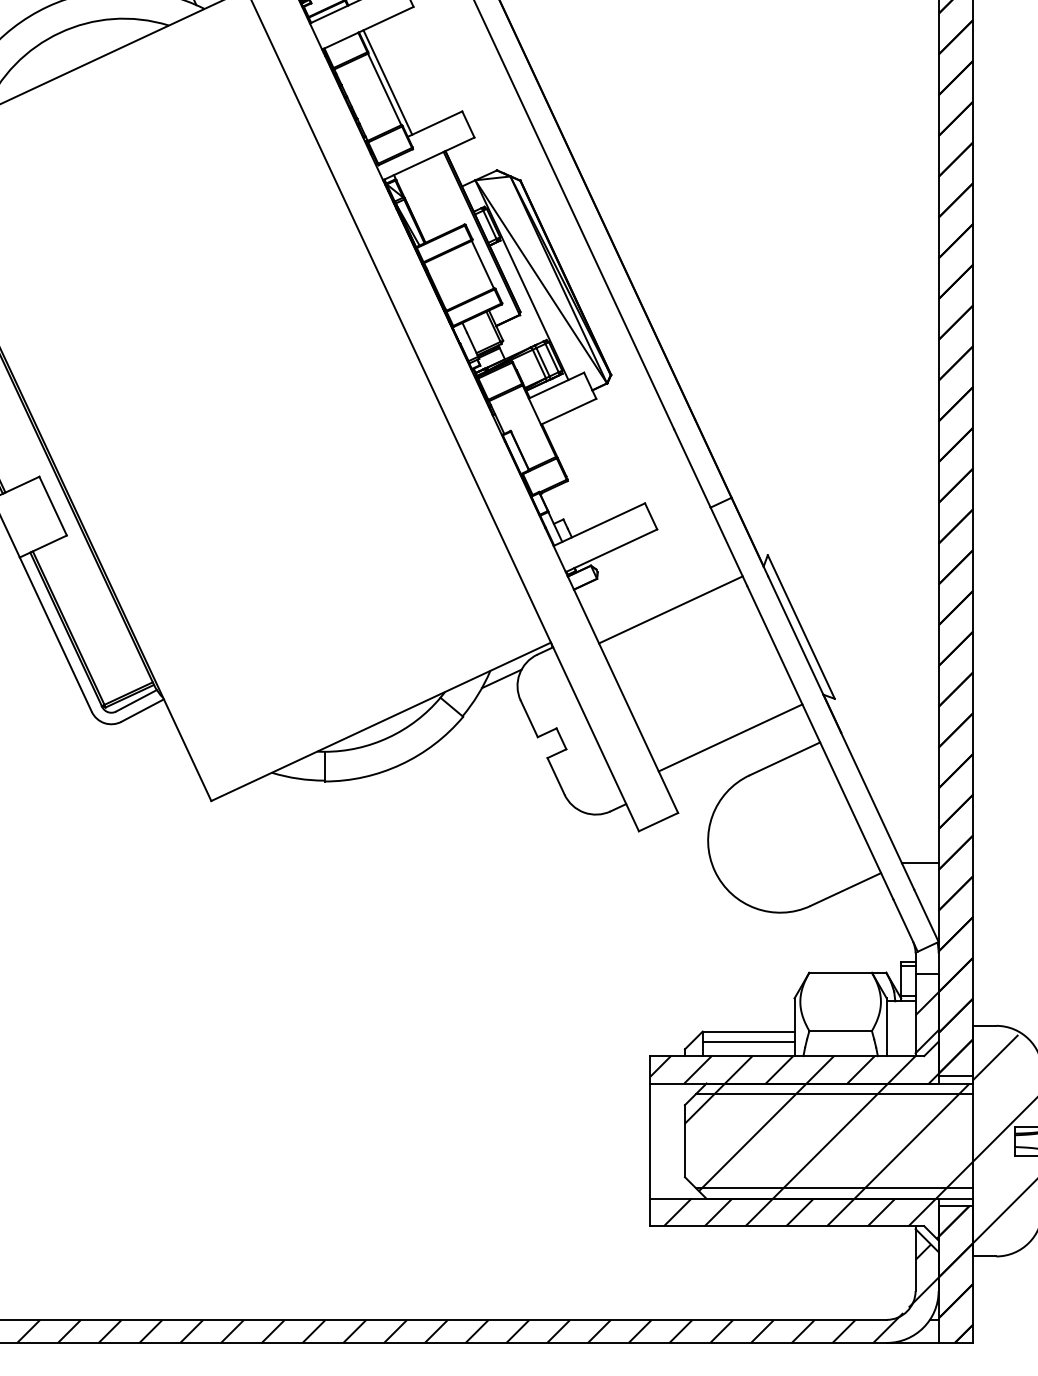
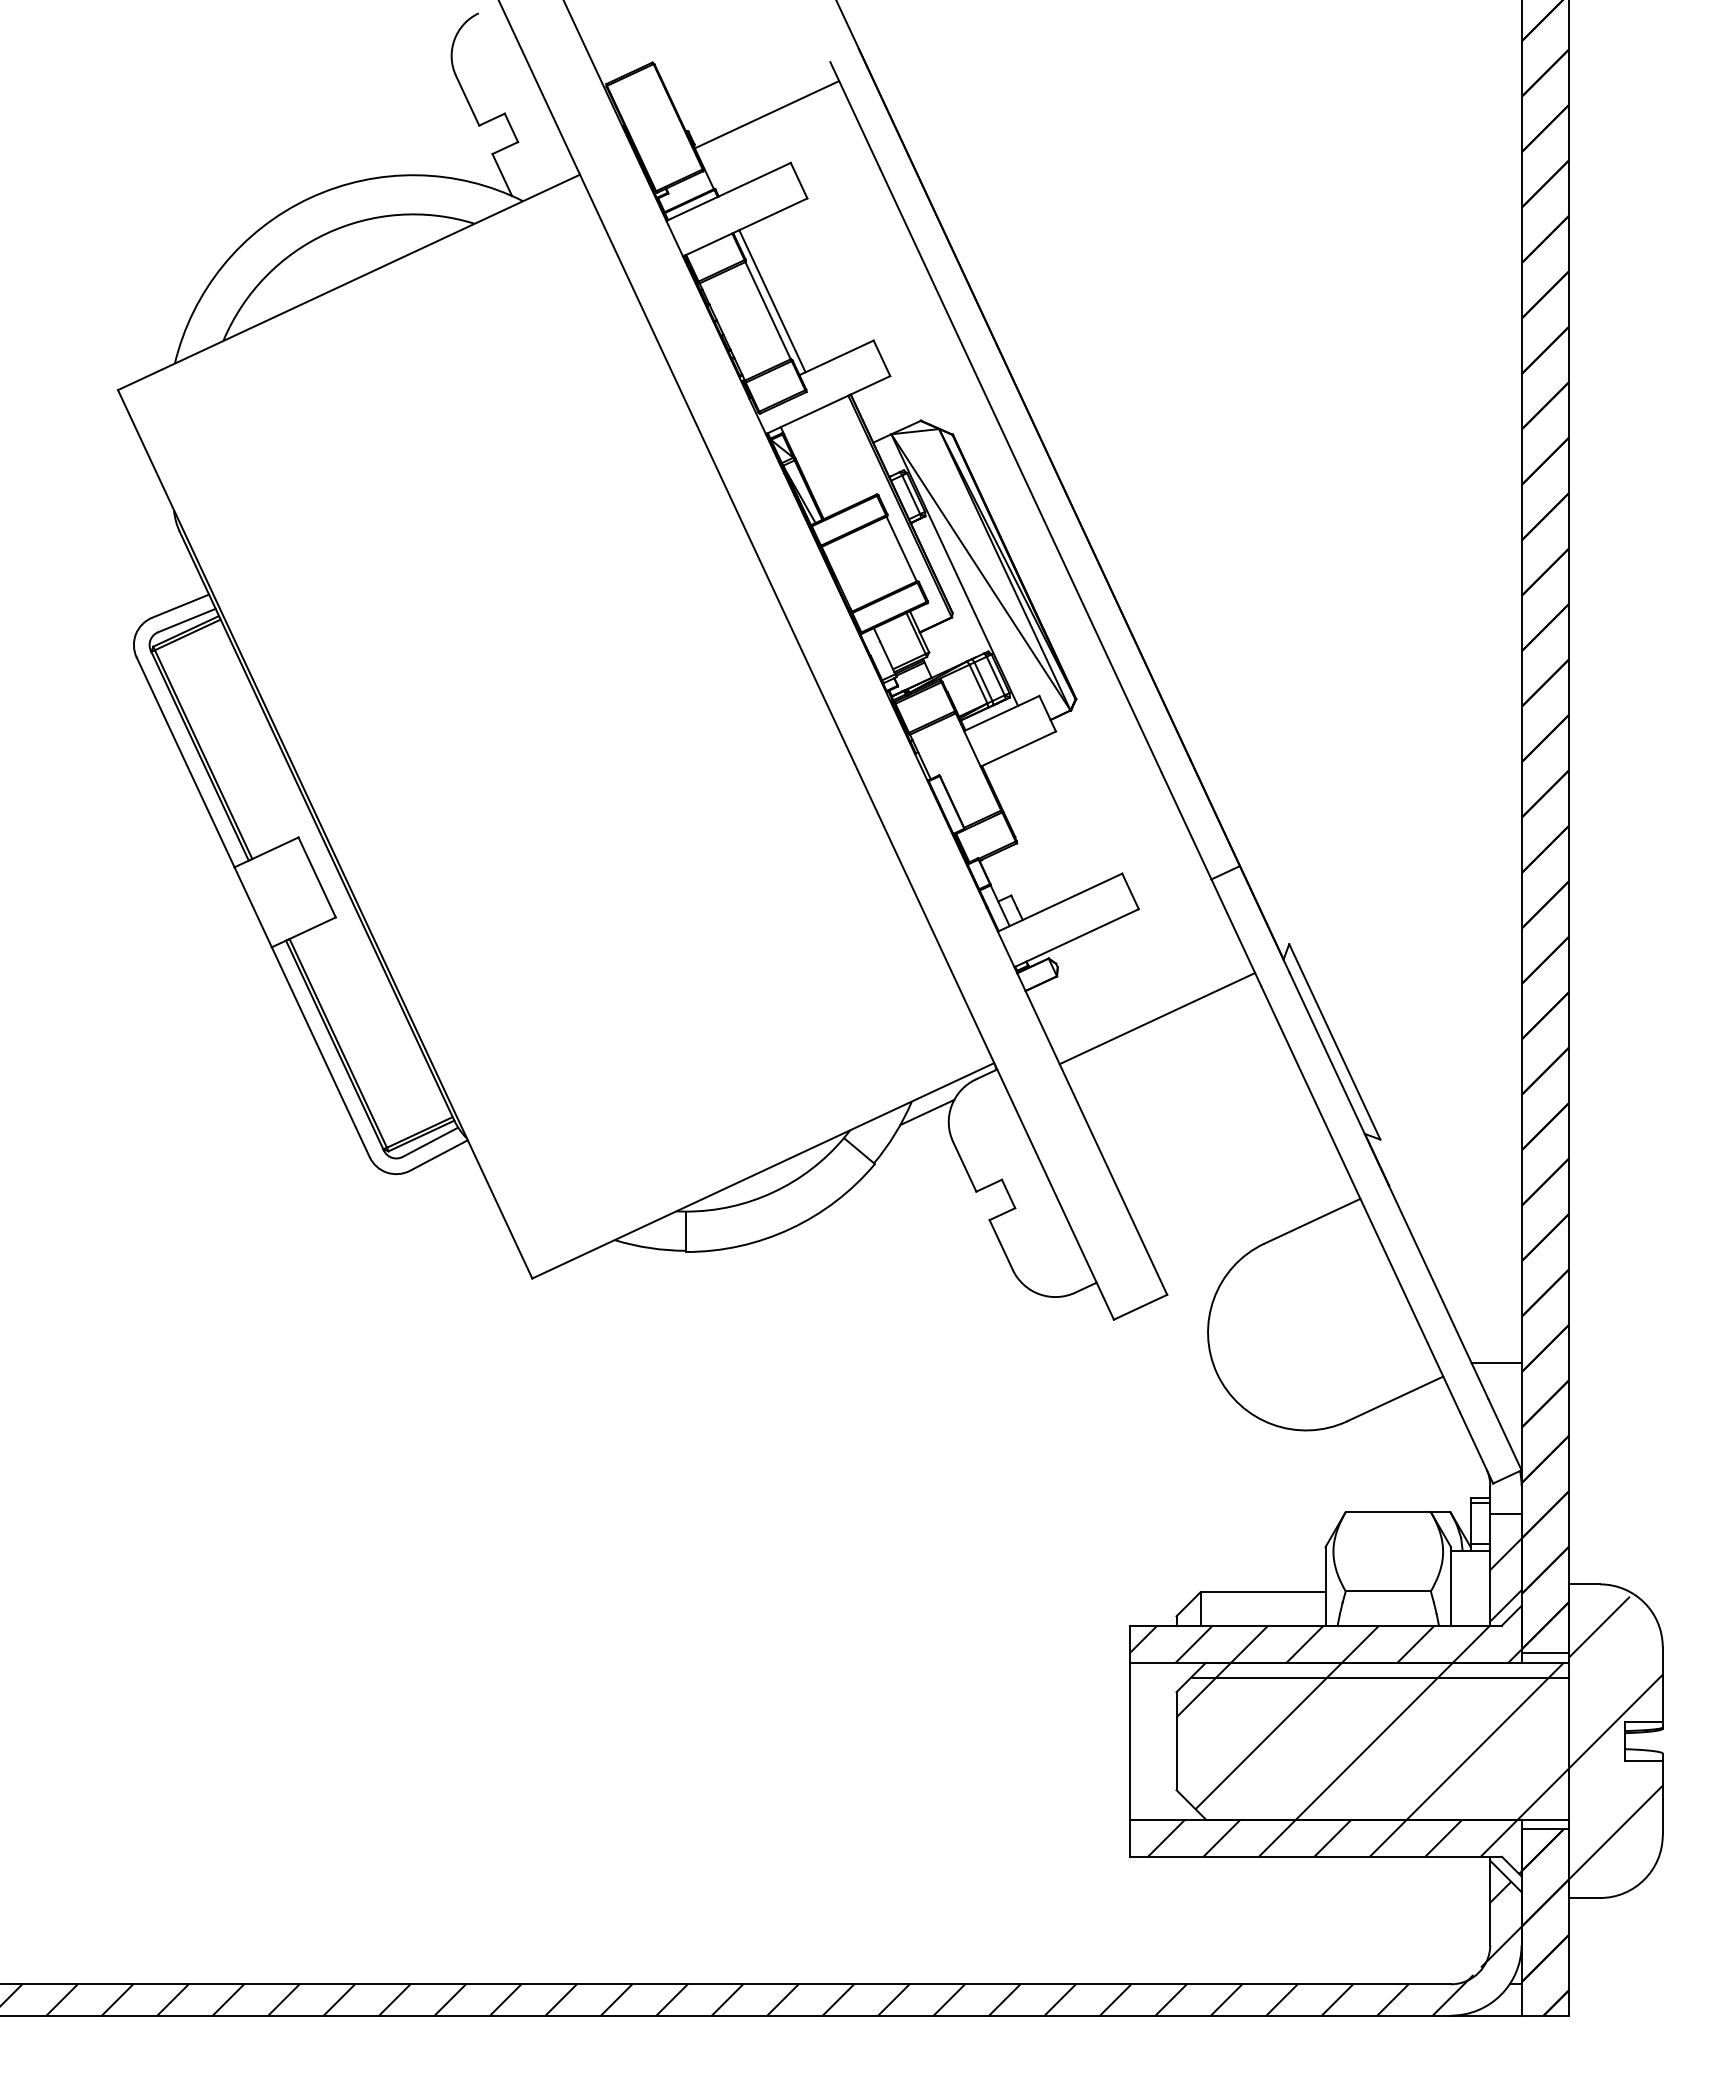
line: (730, 737) -> (1238, 1192), removed
line: (748, 1042) -> (1262, 1606), removed
line: (834, 1187) -> (1379, 1804), removed

